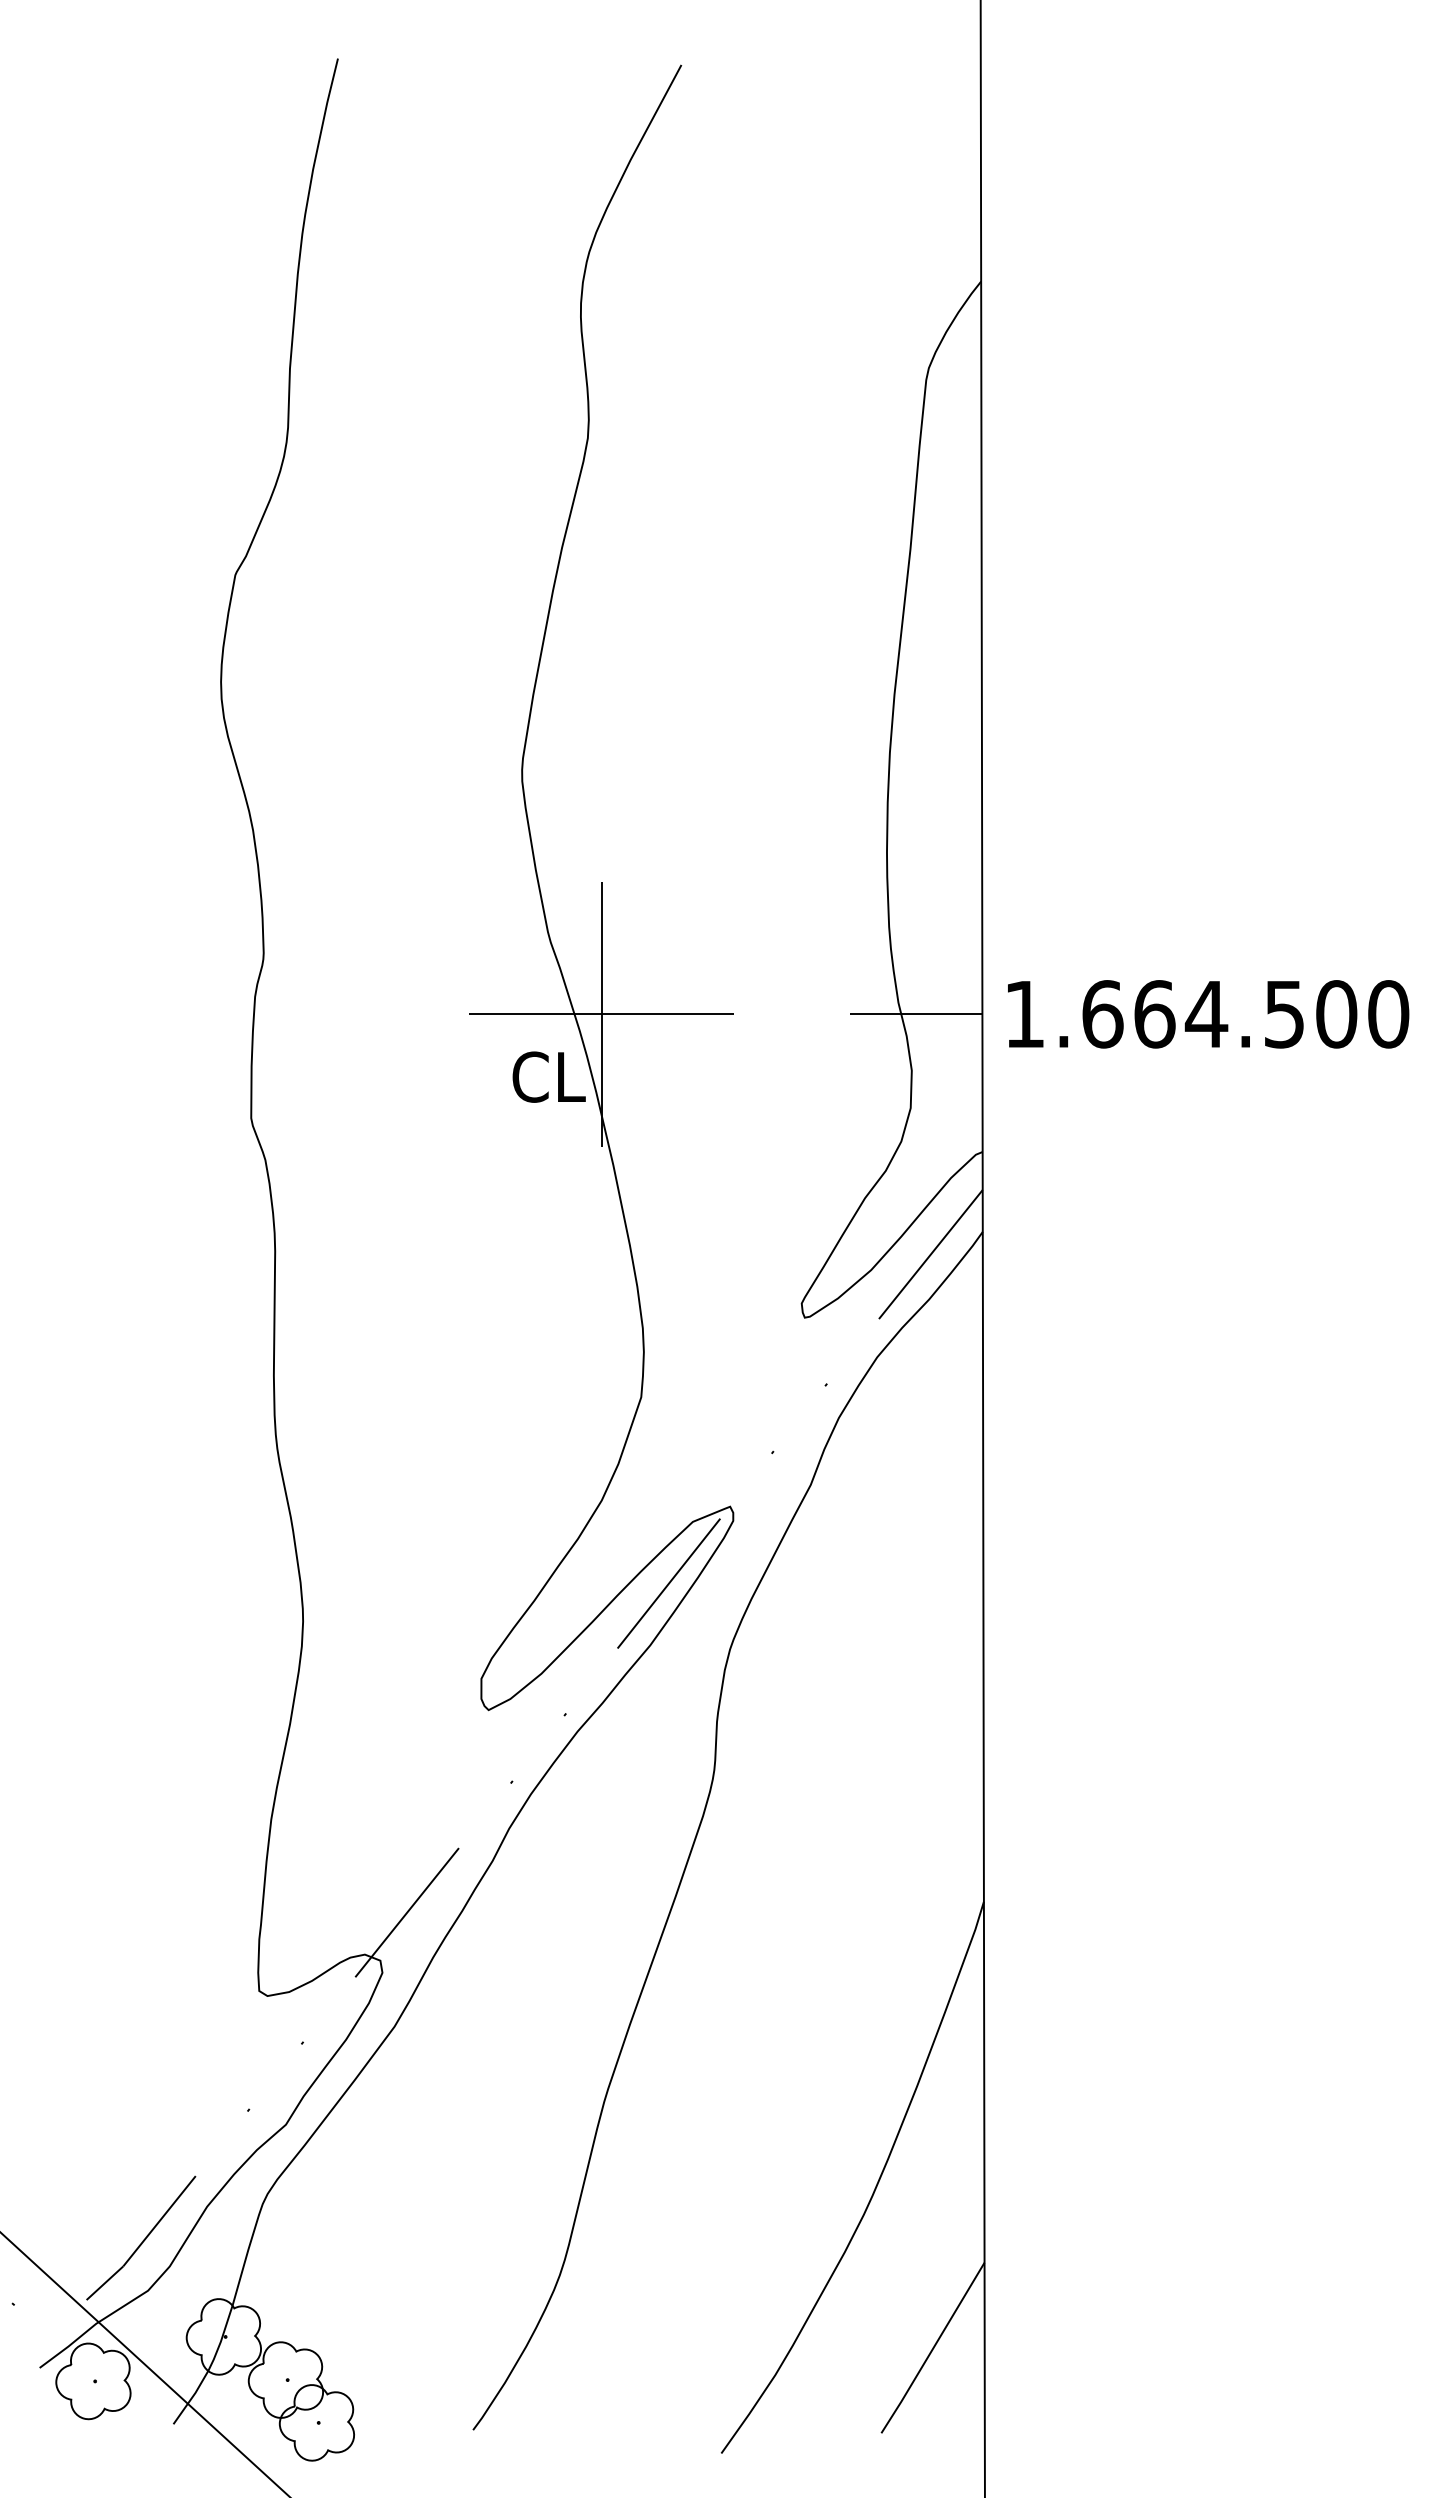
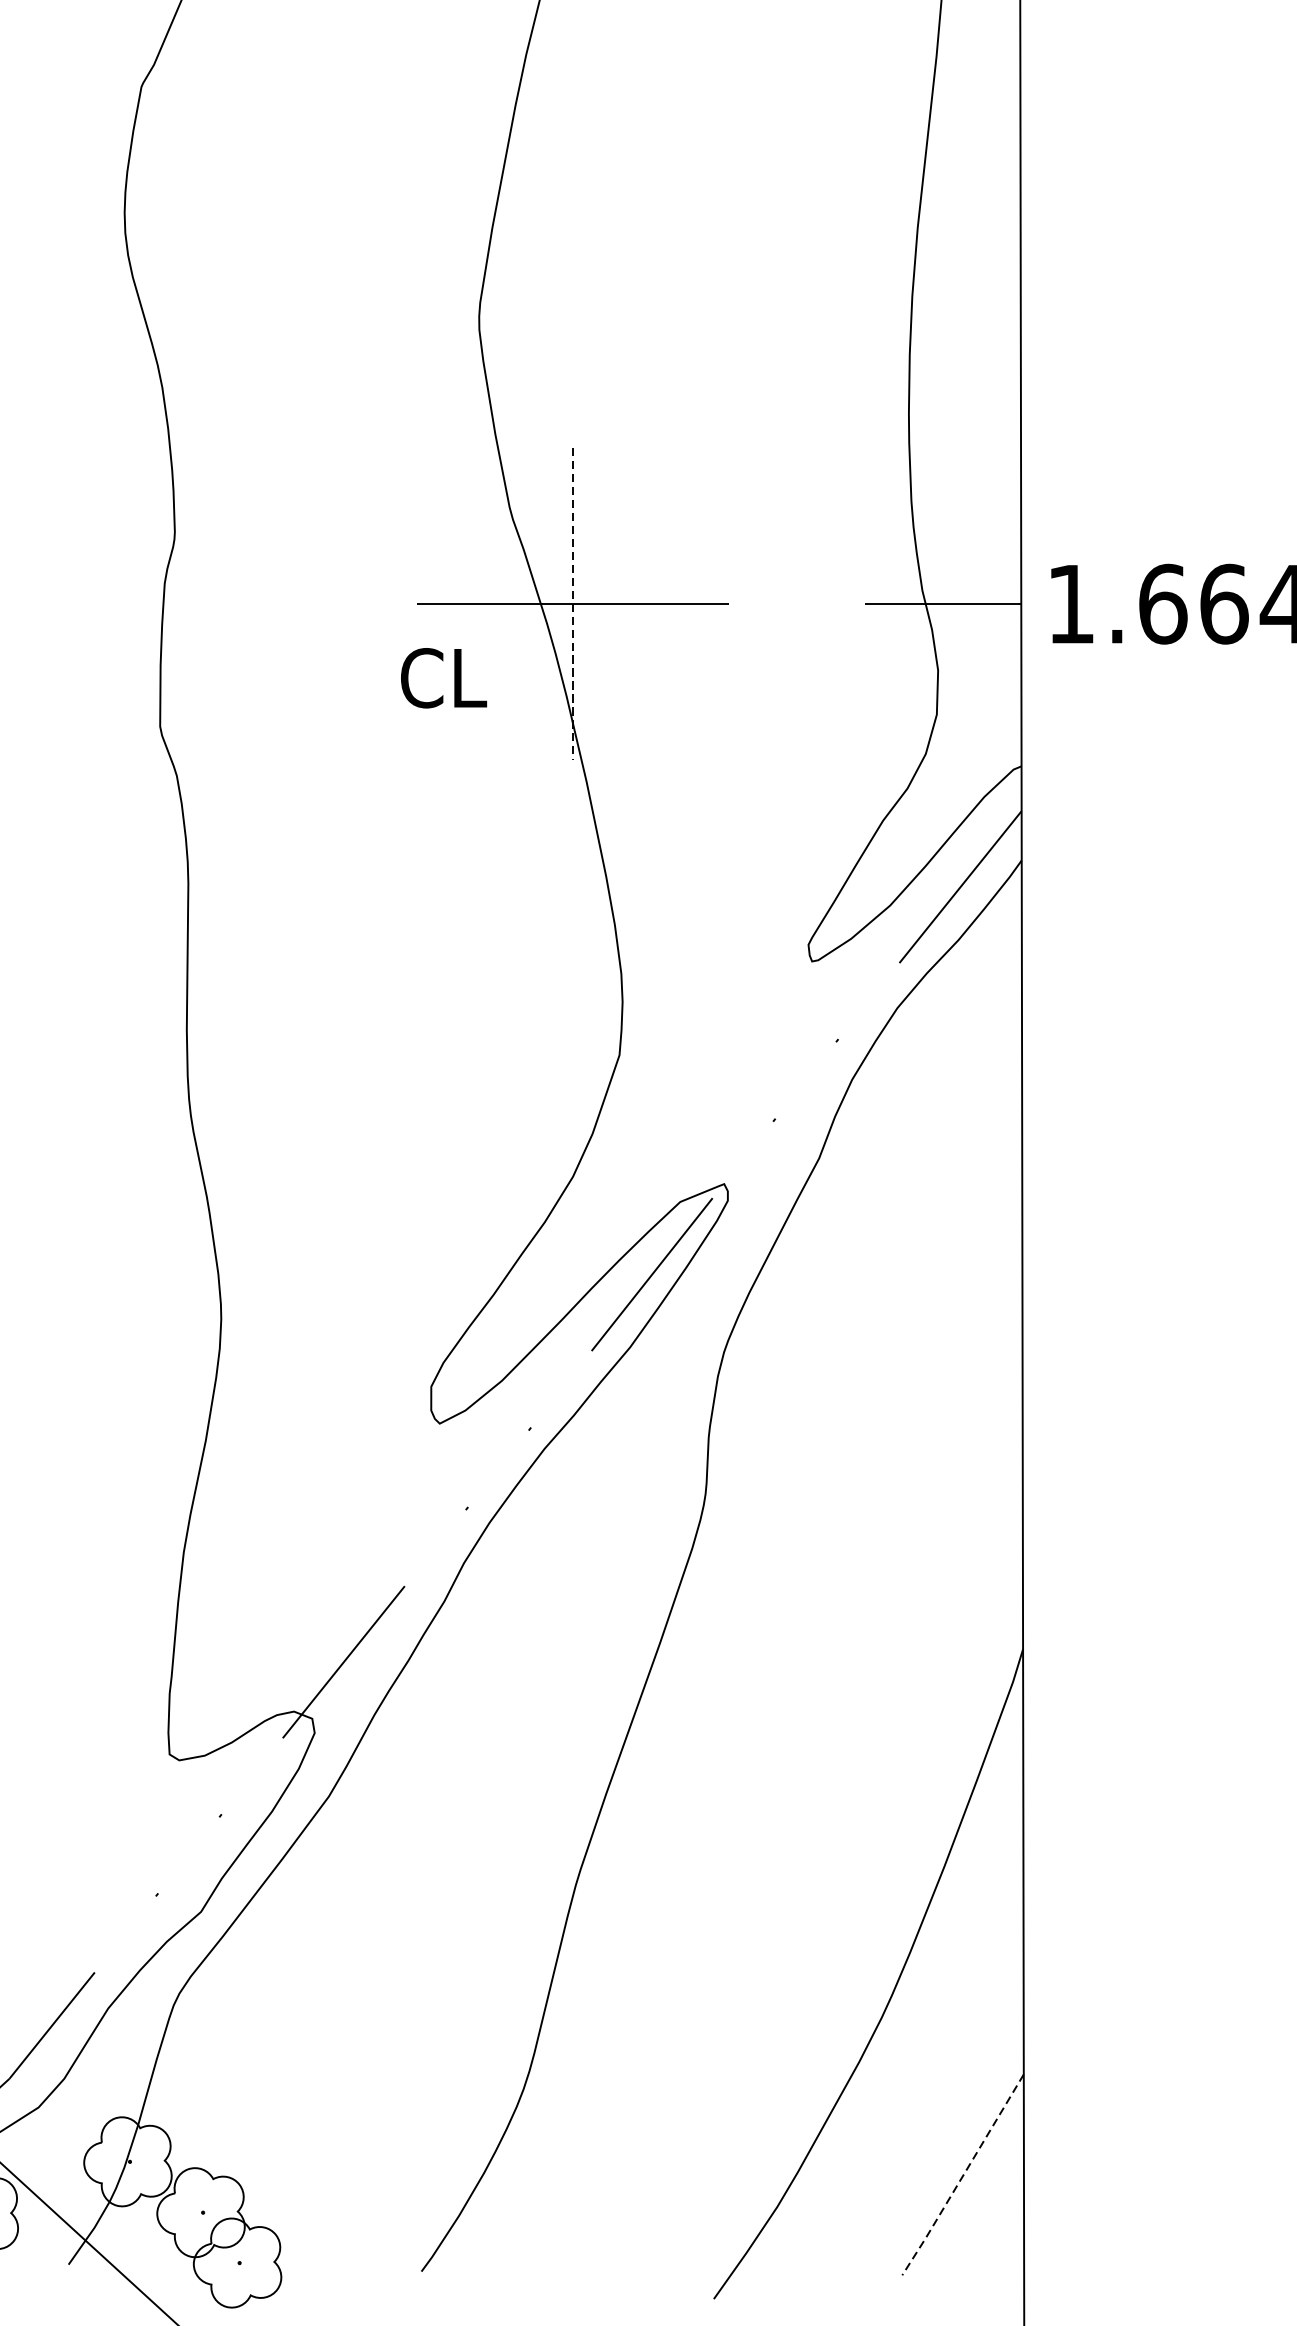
line: (601, 1014) -> (572, 604), solid -> dashed
text: (548, 1076) -> (443, 677), moved
line: (932, 2348) -> (962, 2175), solid -> dashed

